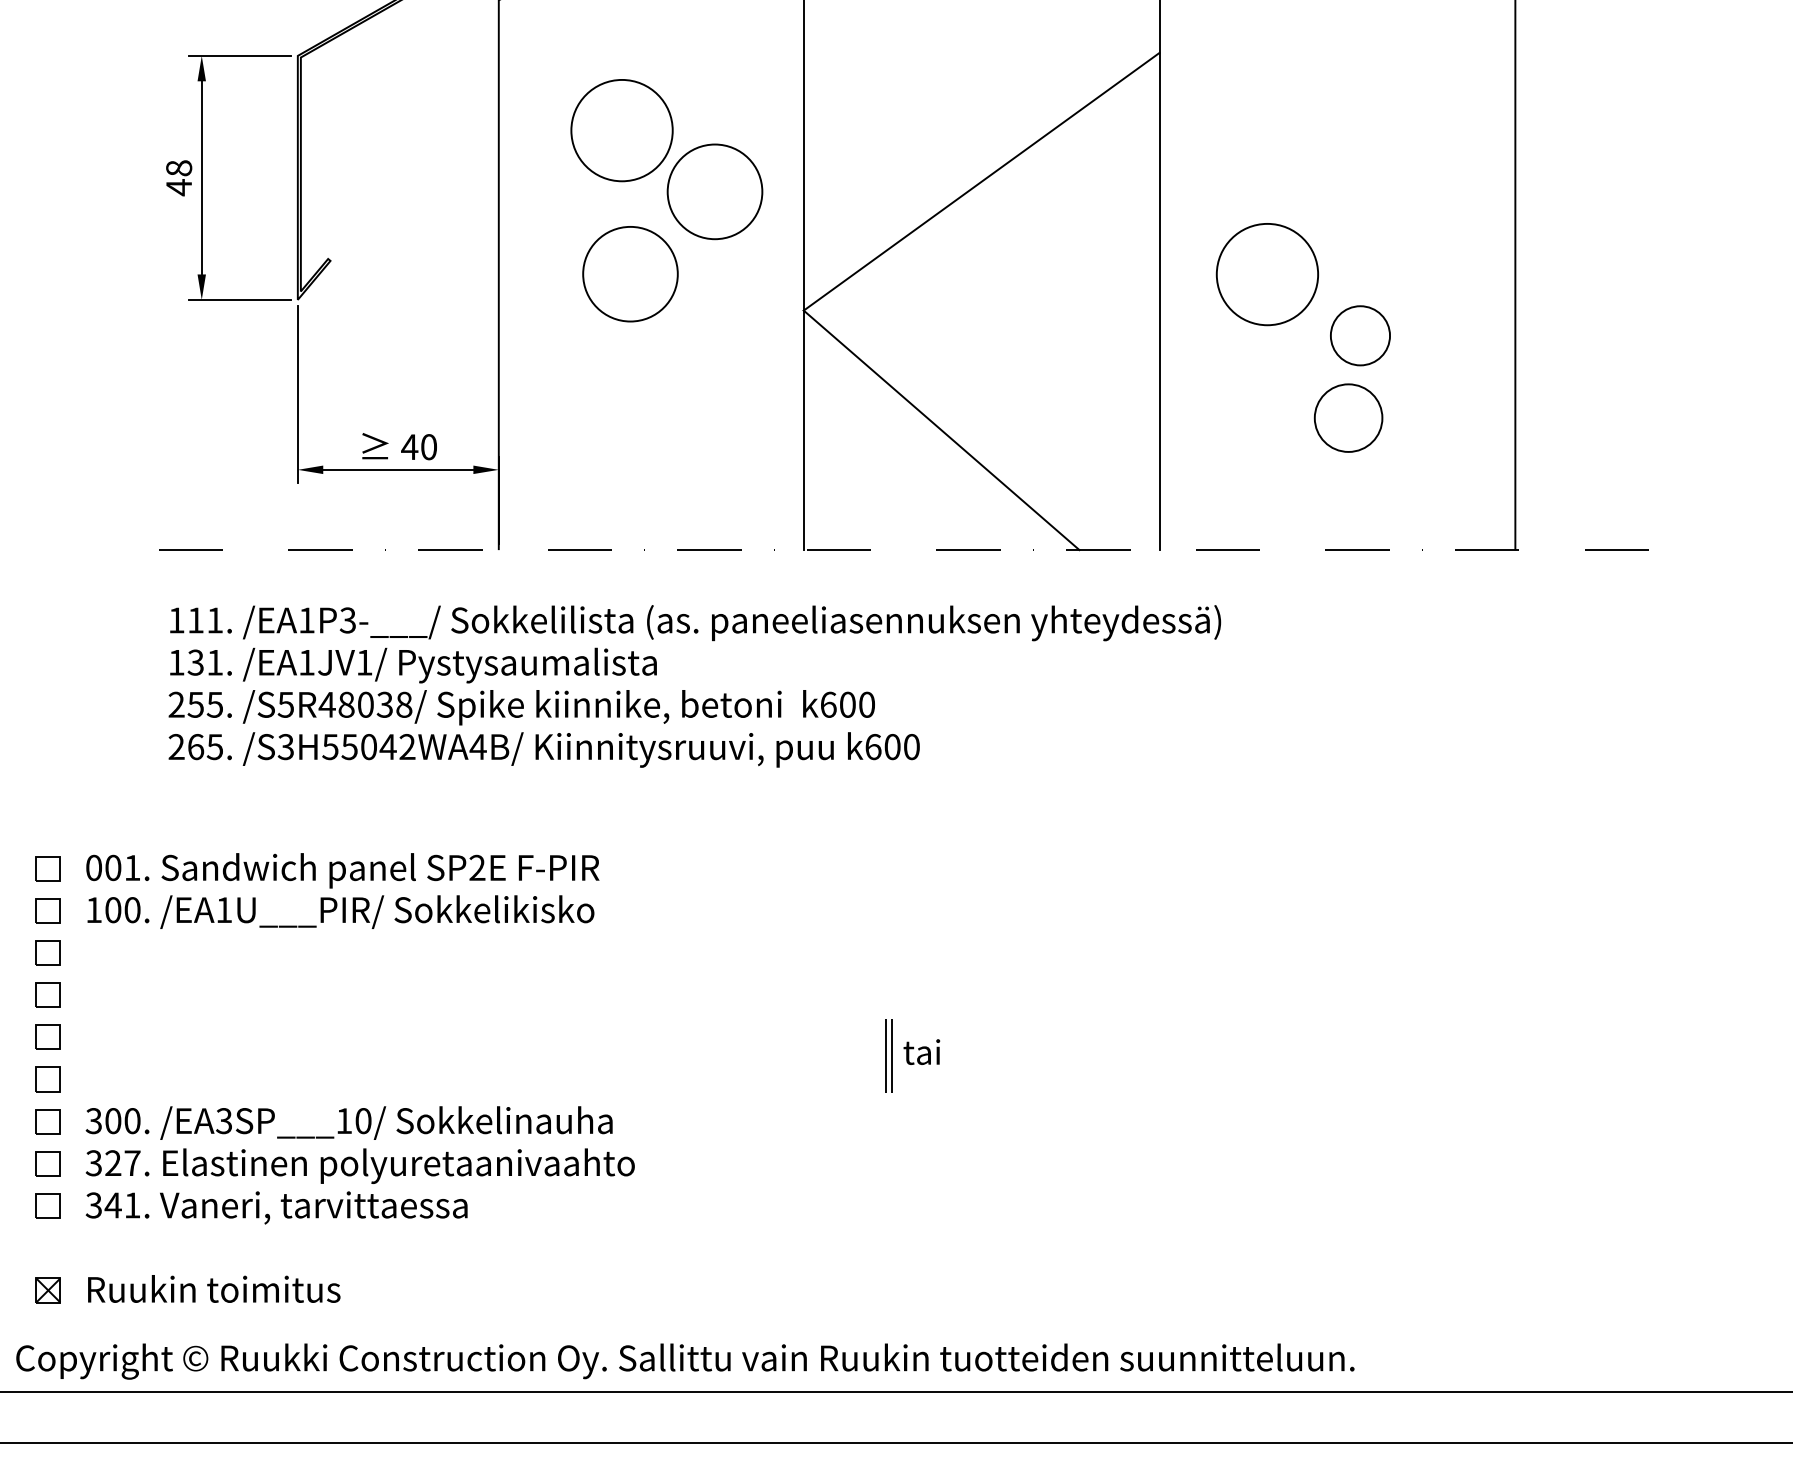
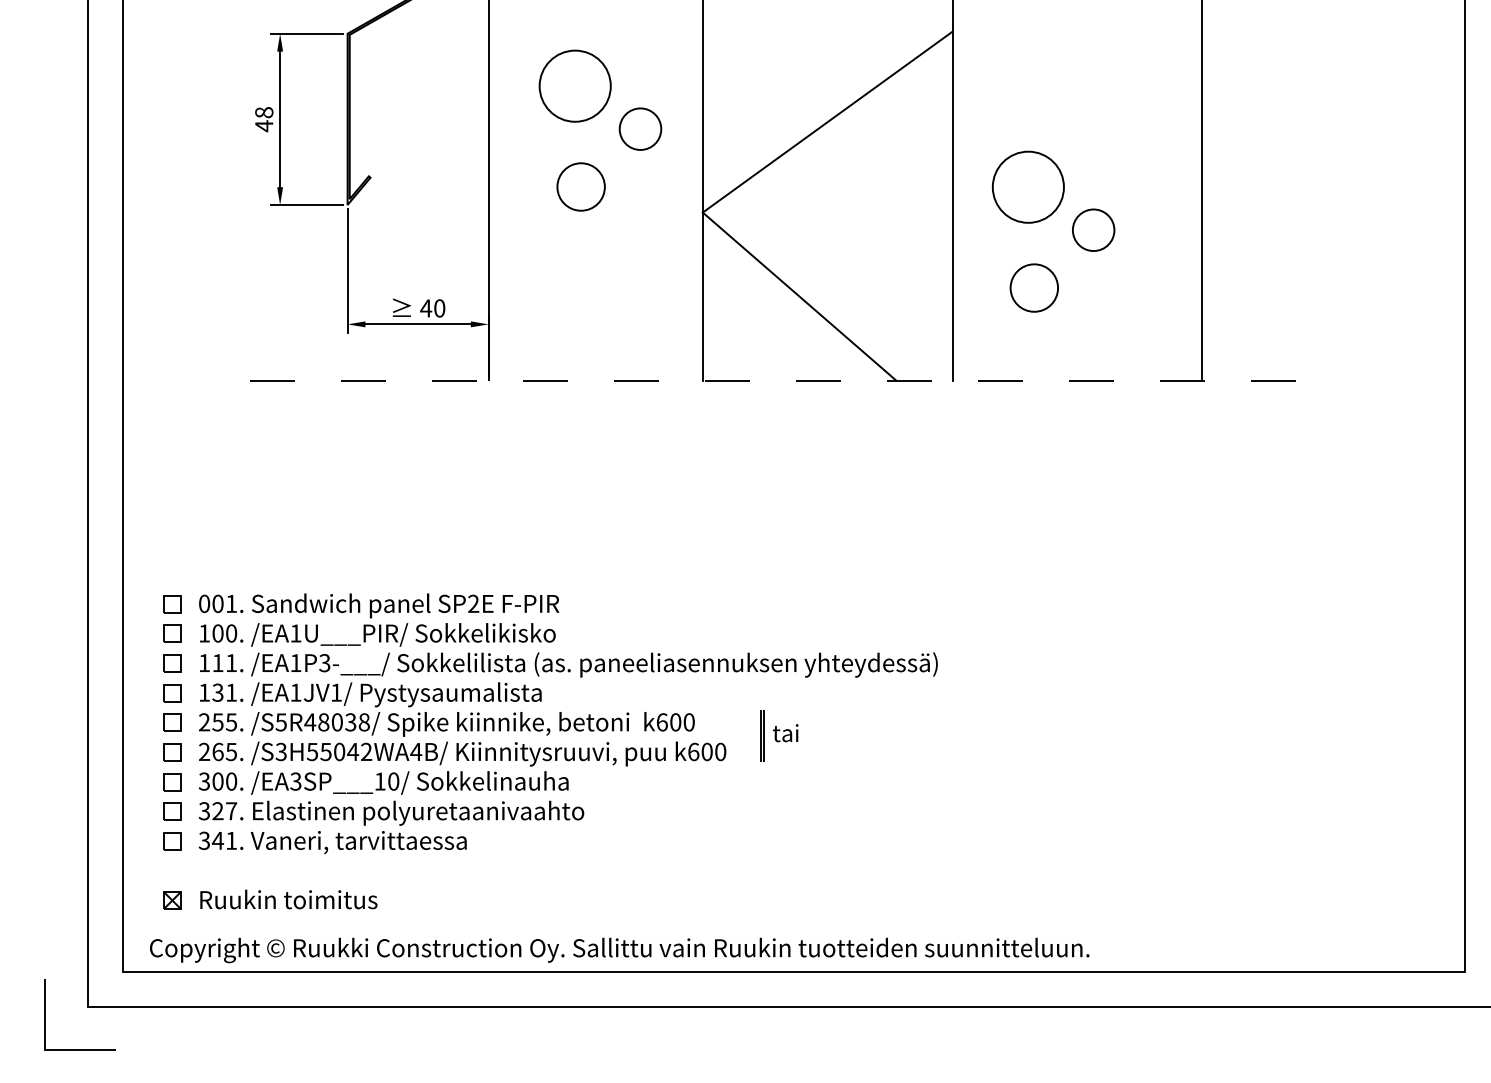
circle: (715, 190) -> (640, 128), size x0.62
circle: (629, 273) -> (580, 186), size x0.71
circle: (1347, 417) -> (1033, 287), moved
text: (695, 686) -> (568, 709), moved

